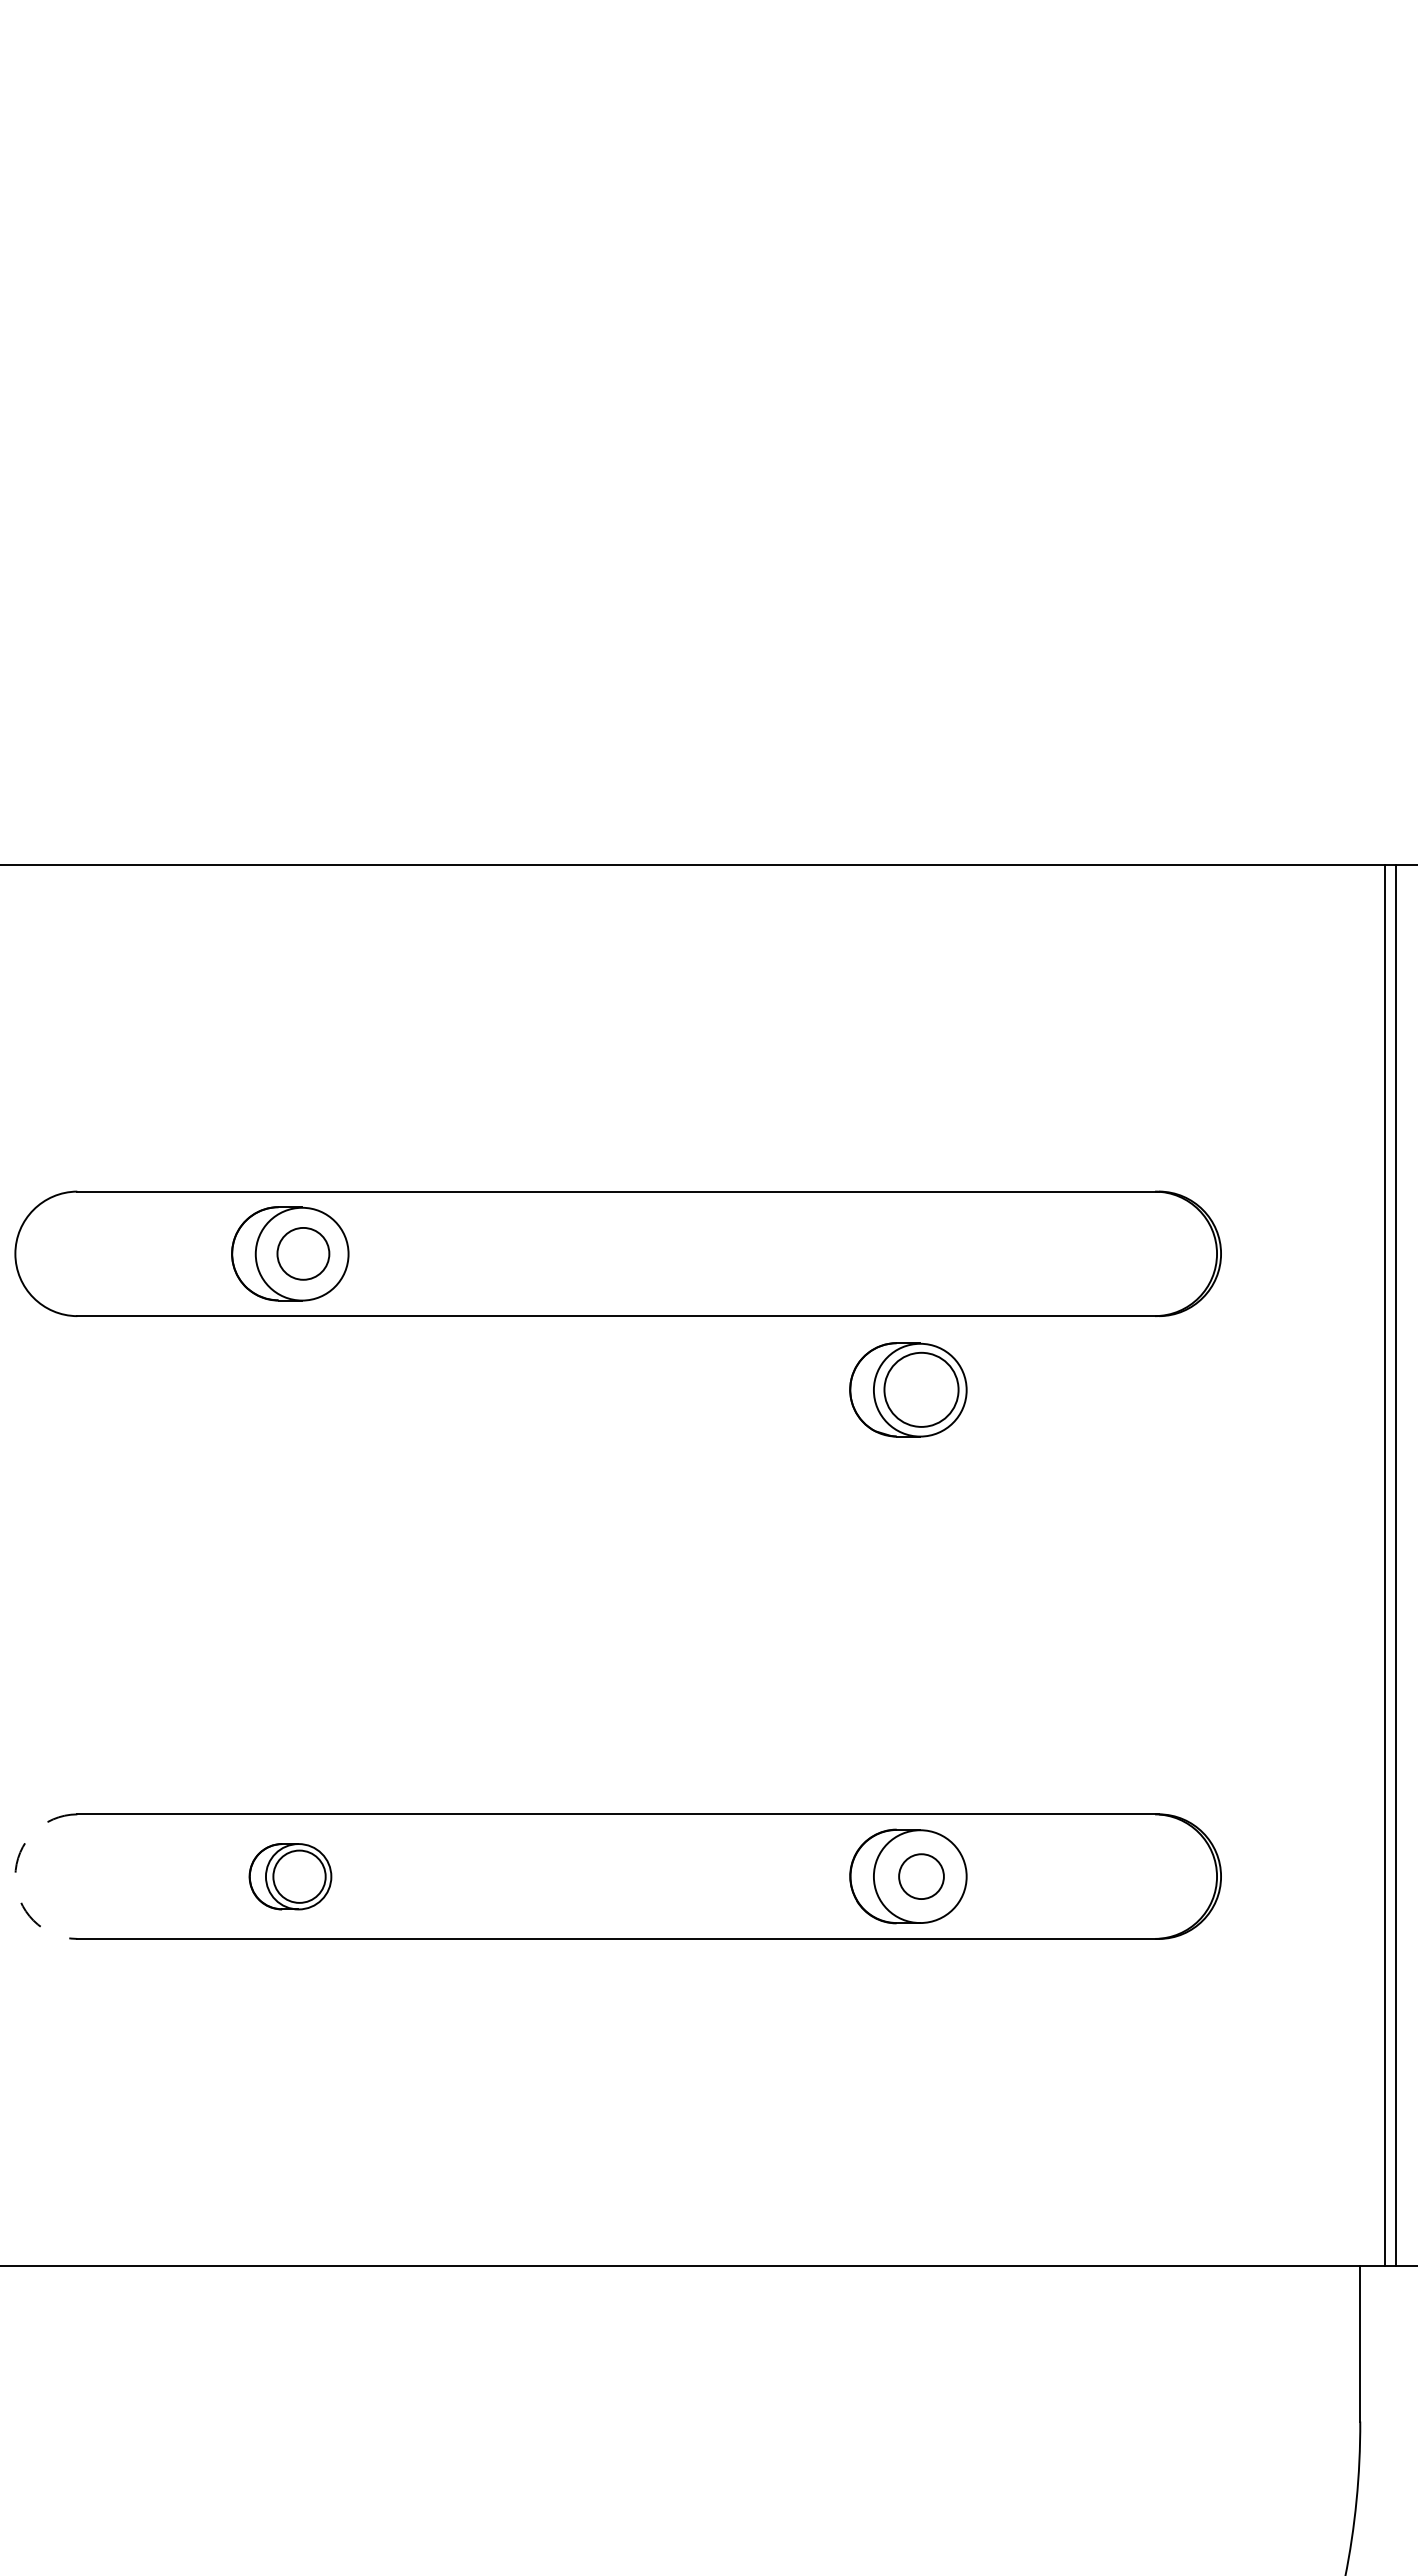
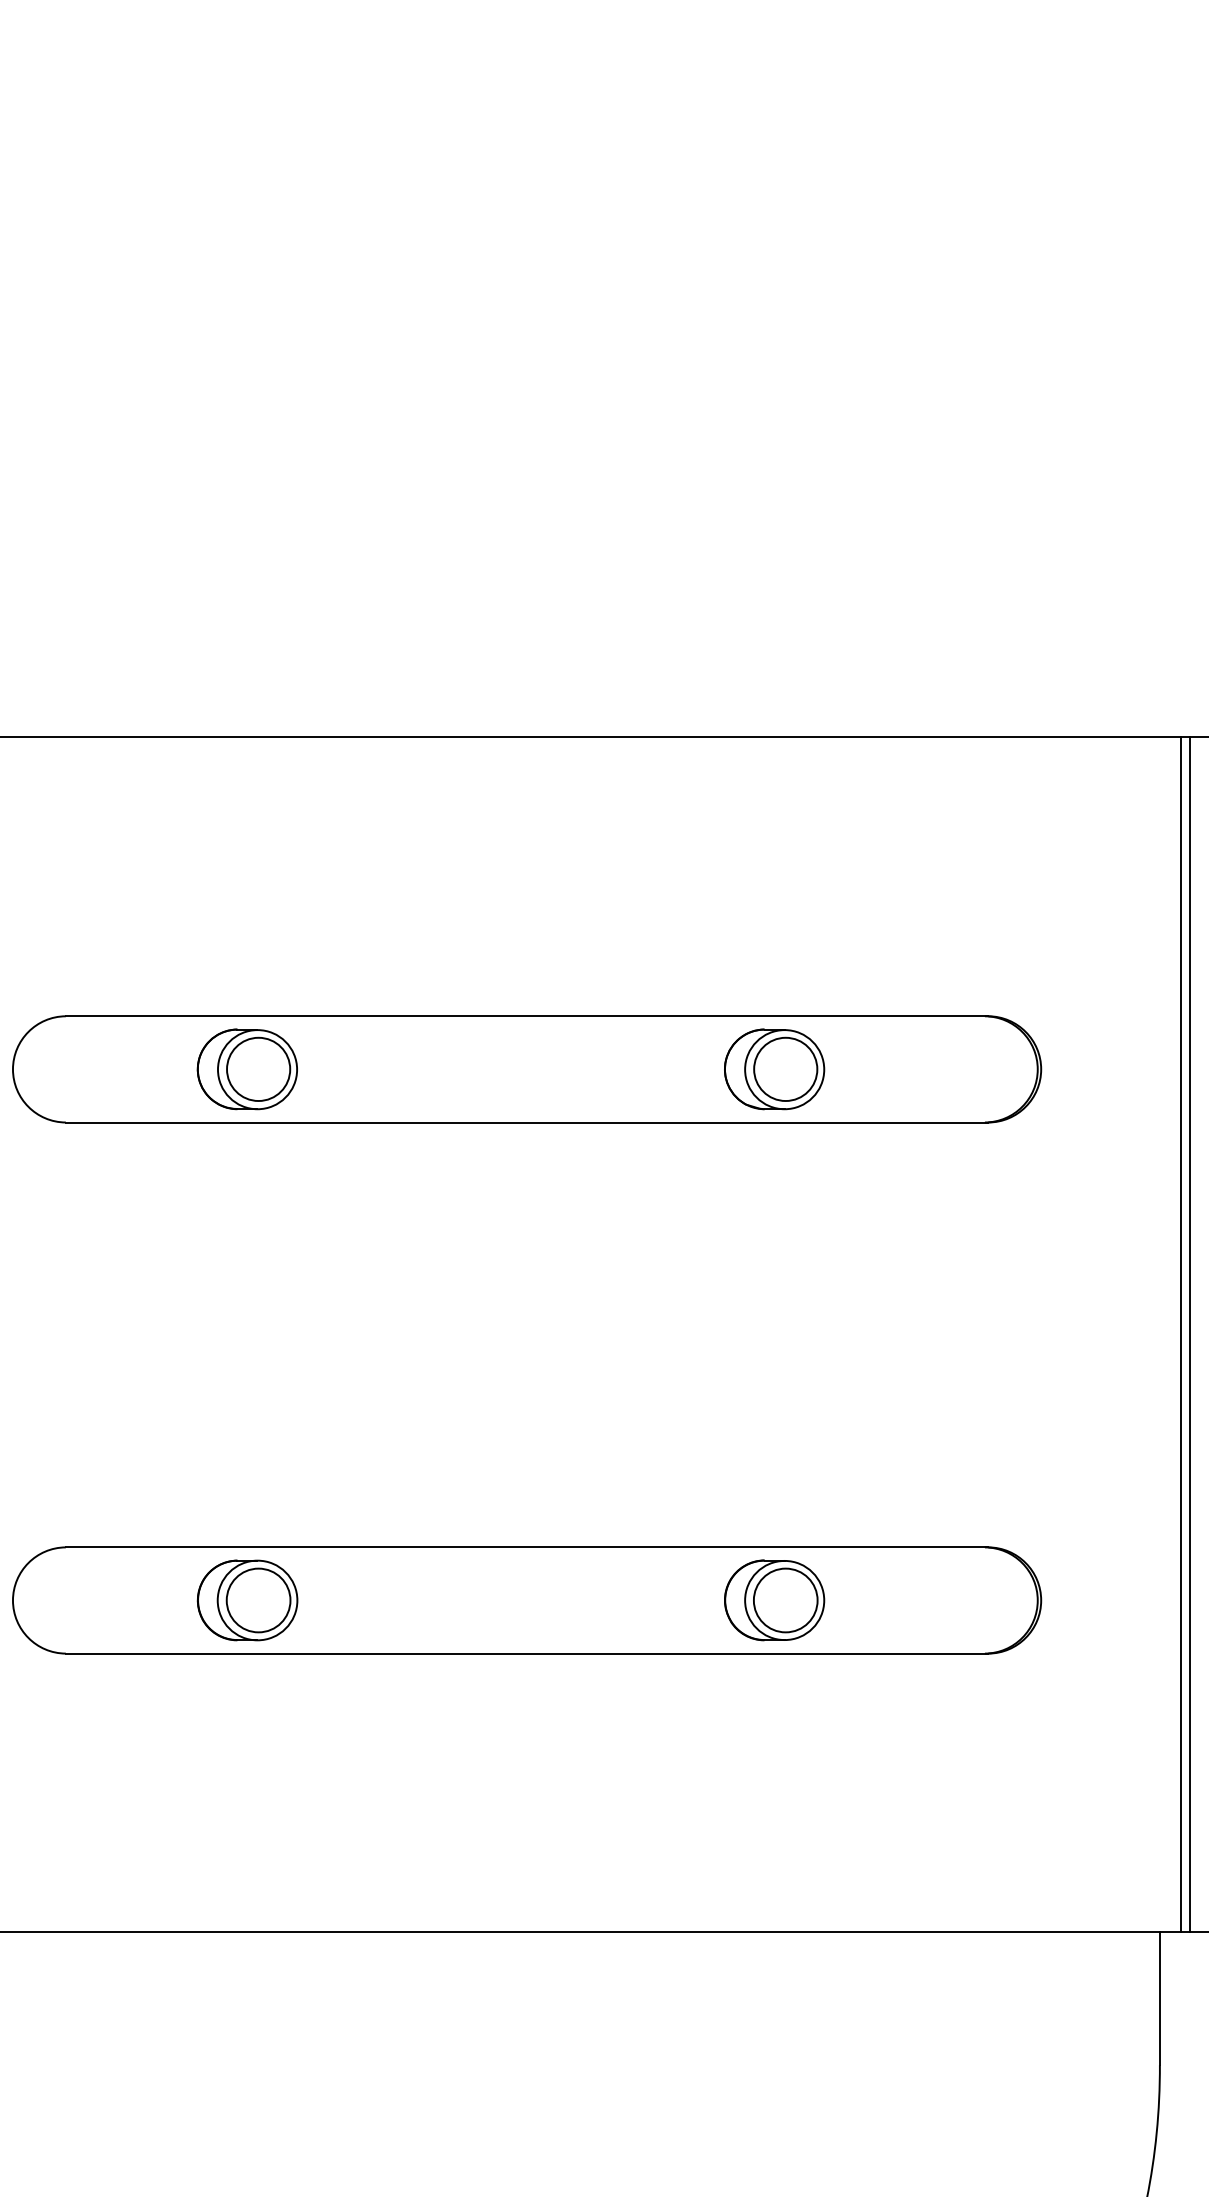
circle: (303, 1253) -> (258, 1069), size x1.43
part: (908, 1389) -> (774, 1069), moved
arc: (15, 1876) -> (13, 1600), dashed -> solid
part: (290, 1876) -> (247, 1600), size x1.43
circle: (921, 1876) -> (785, 1600), size x1.67

